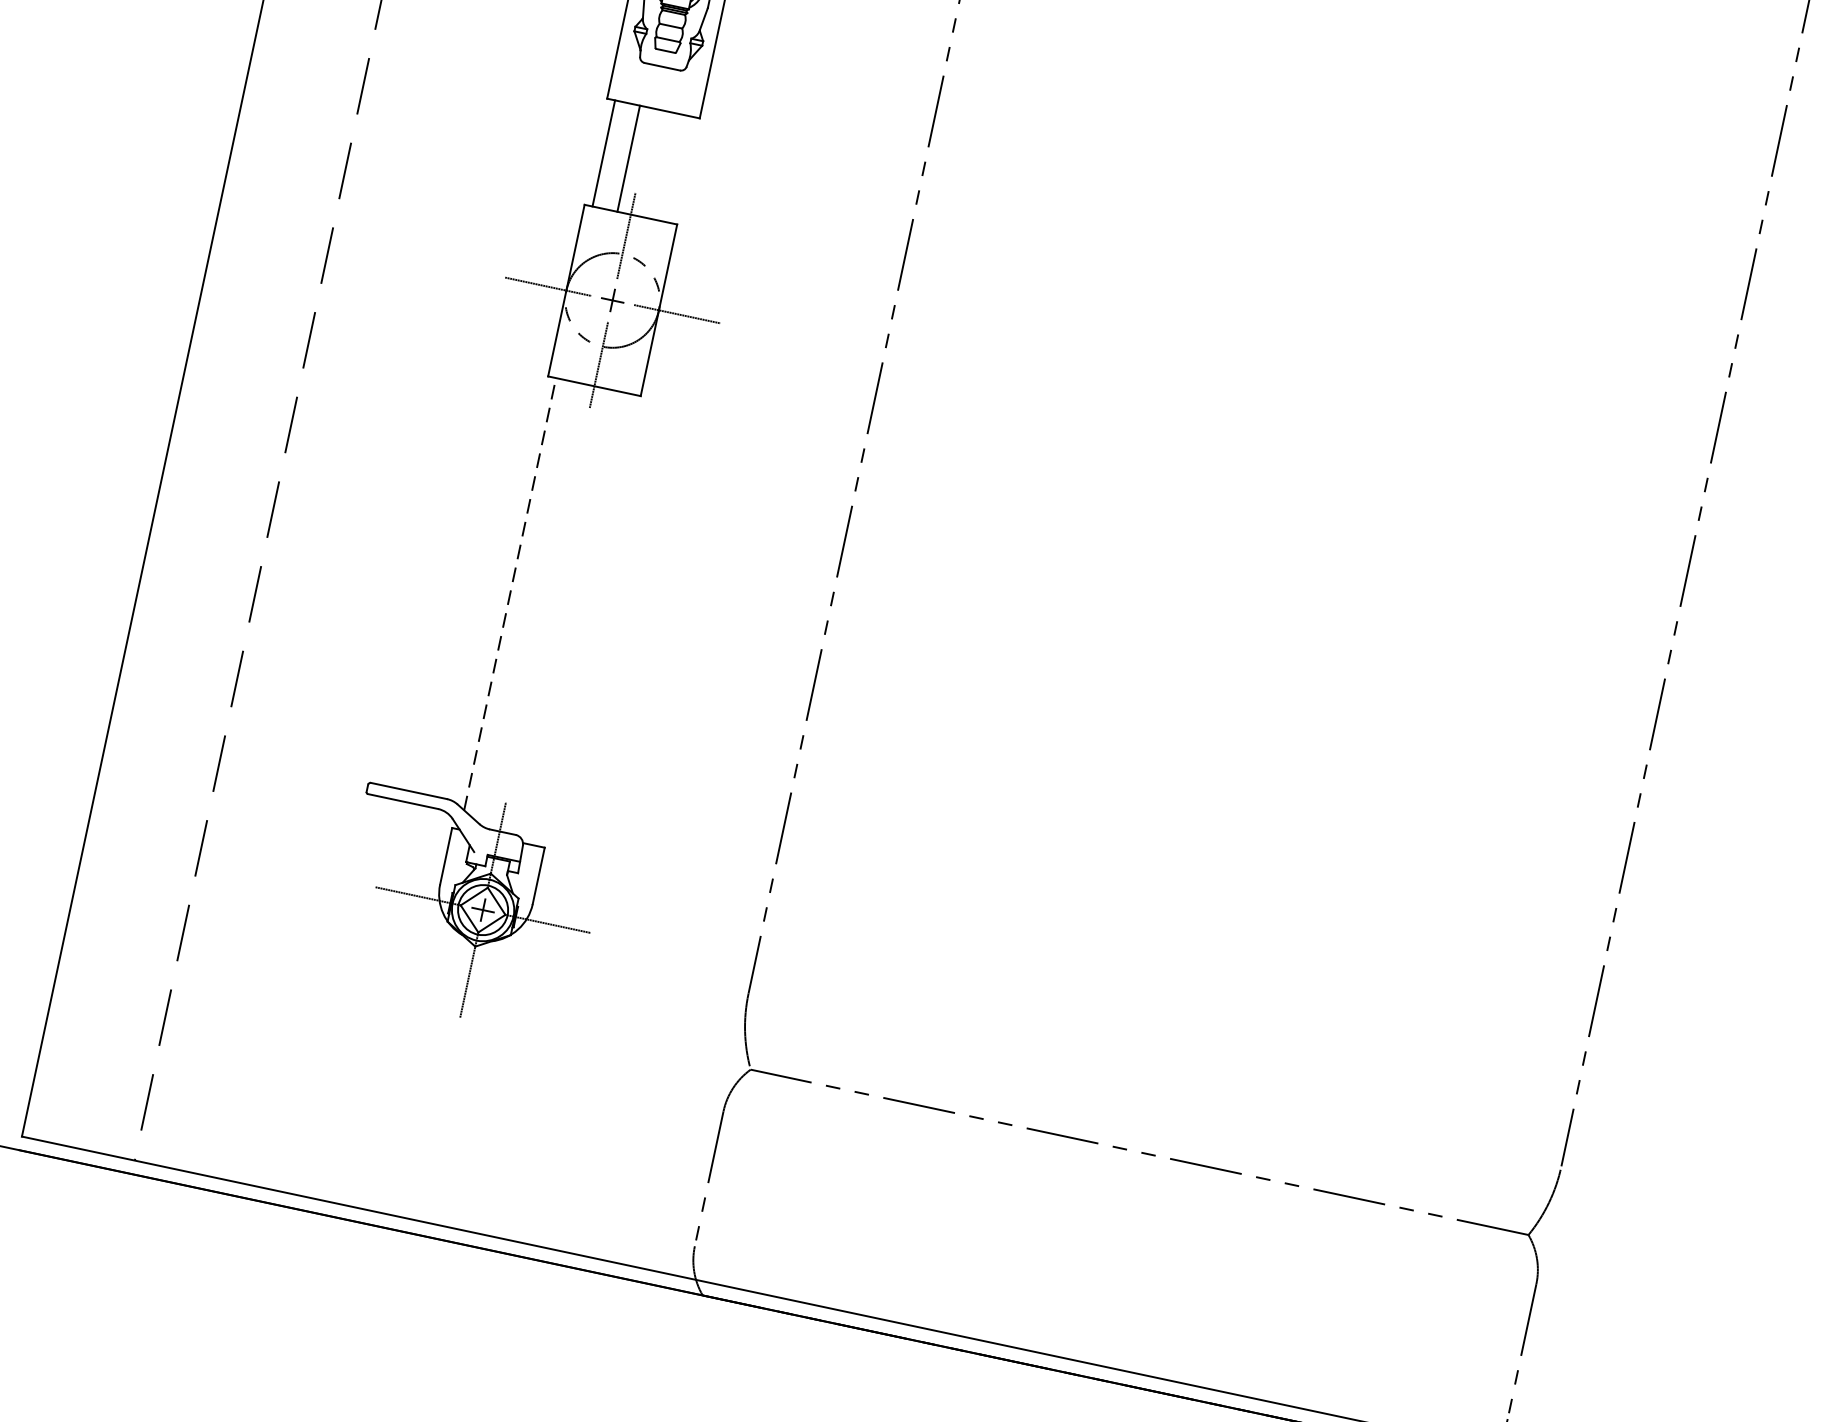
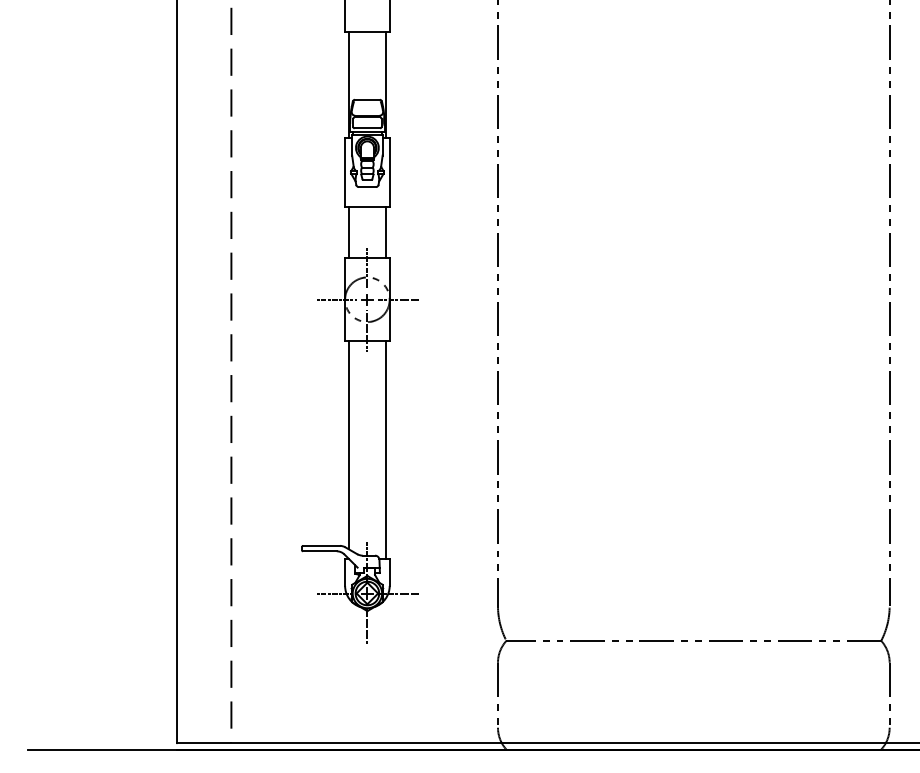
line: (627, 157) -> (385, 232), moved
line: (509, 592) -> (348, 444), dashed -> solid
line: (584, 619) -> (385, 449), added

